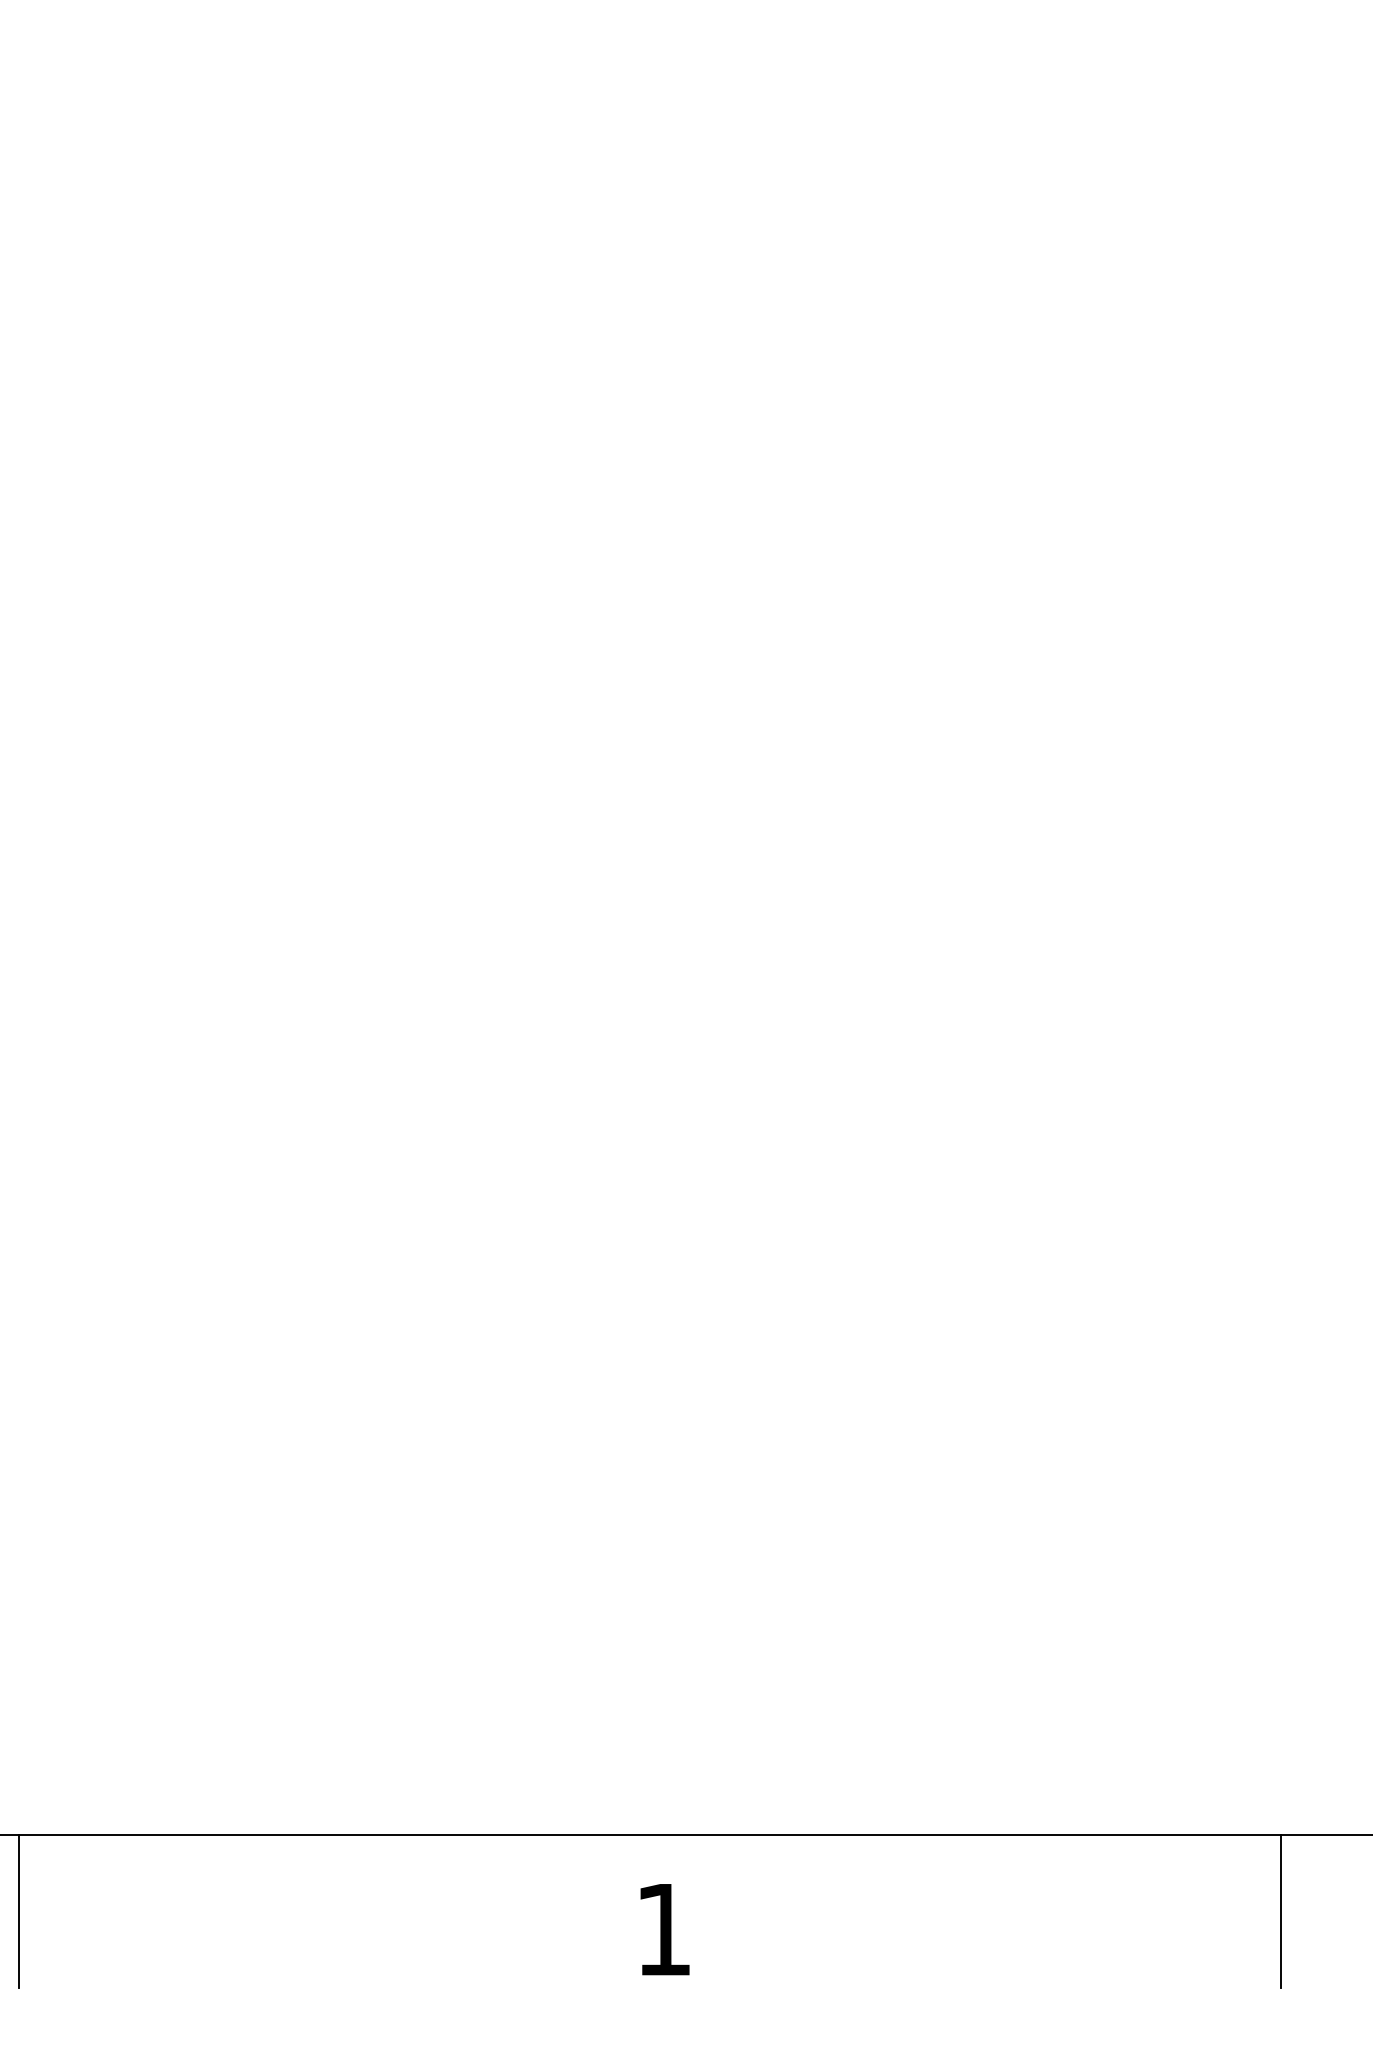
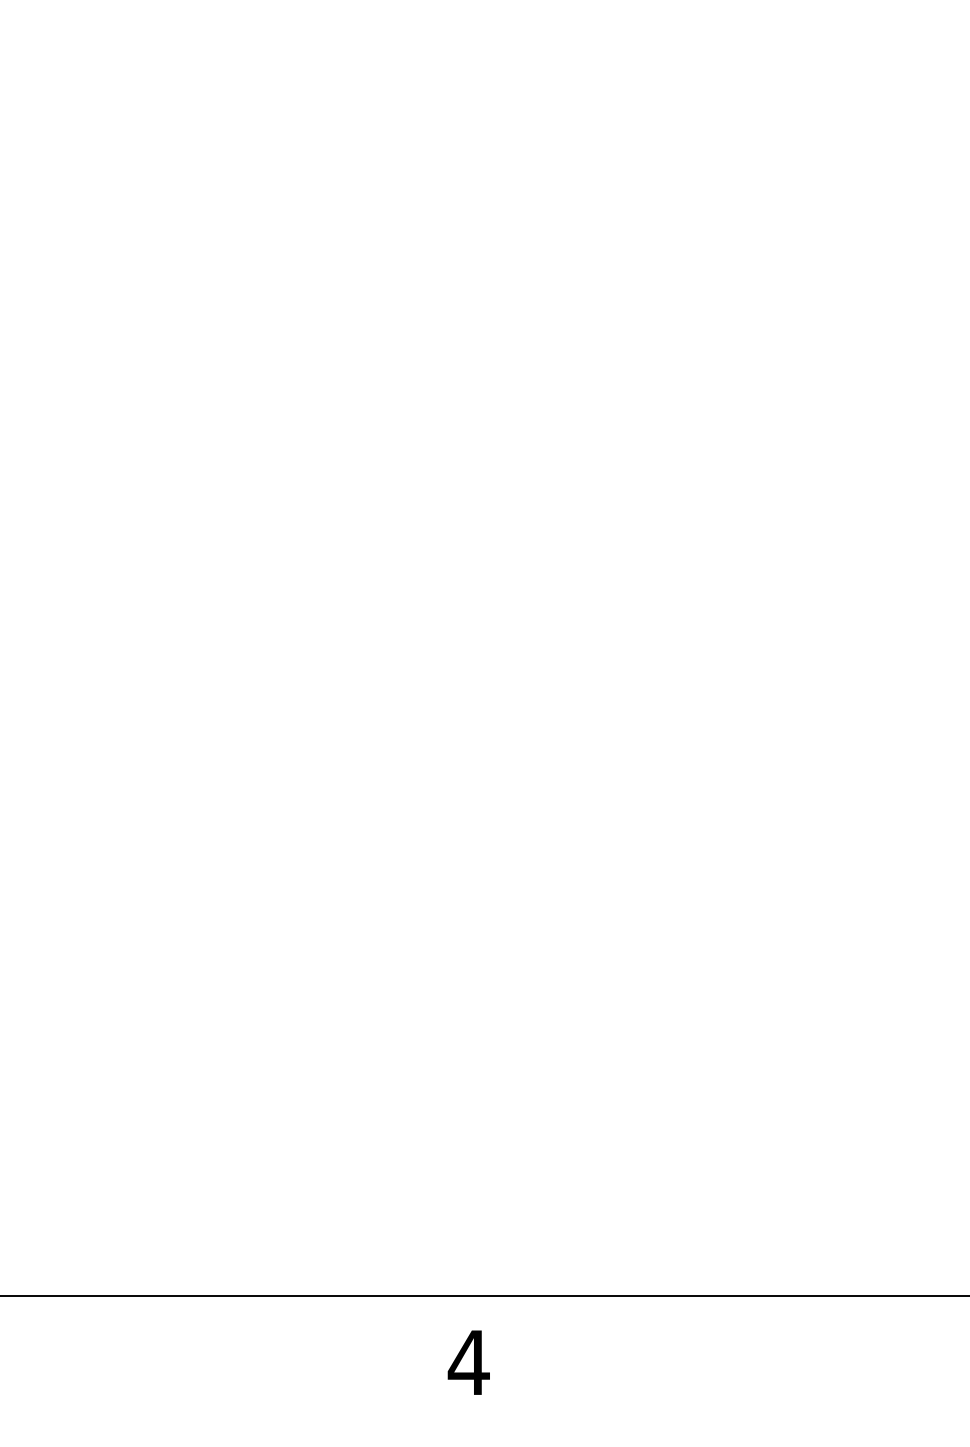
line: (19, 1911) -> (13, 1349), removed
line: (1281, 1911) -> (905, 1349), removed
text: (663, 1929) -> (468, 1362), 1 -> 4

